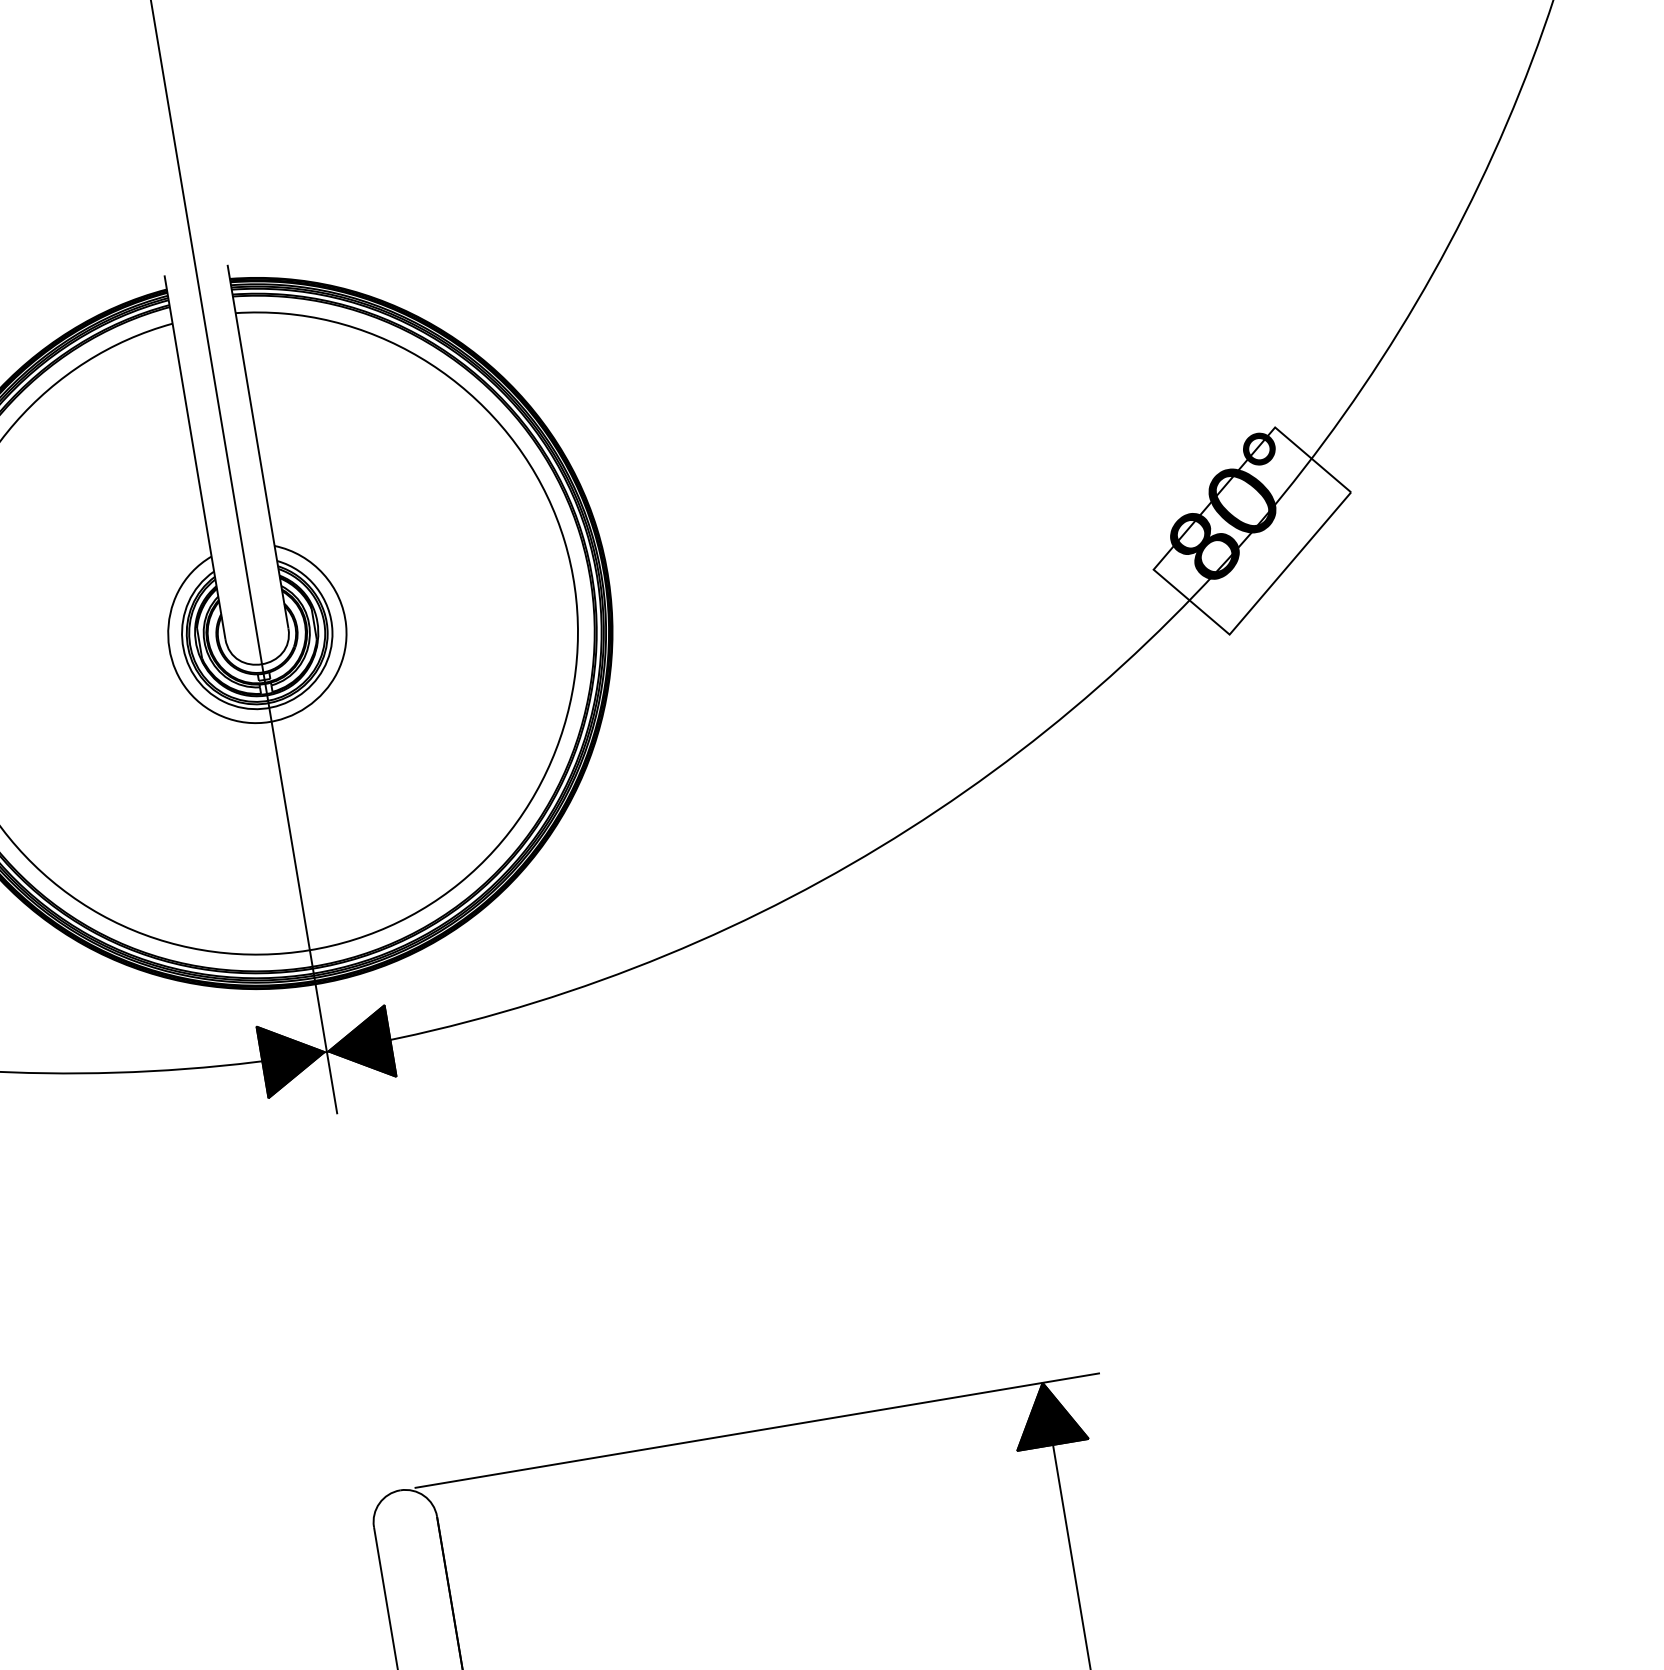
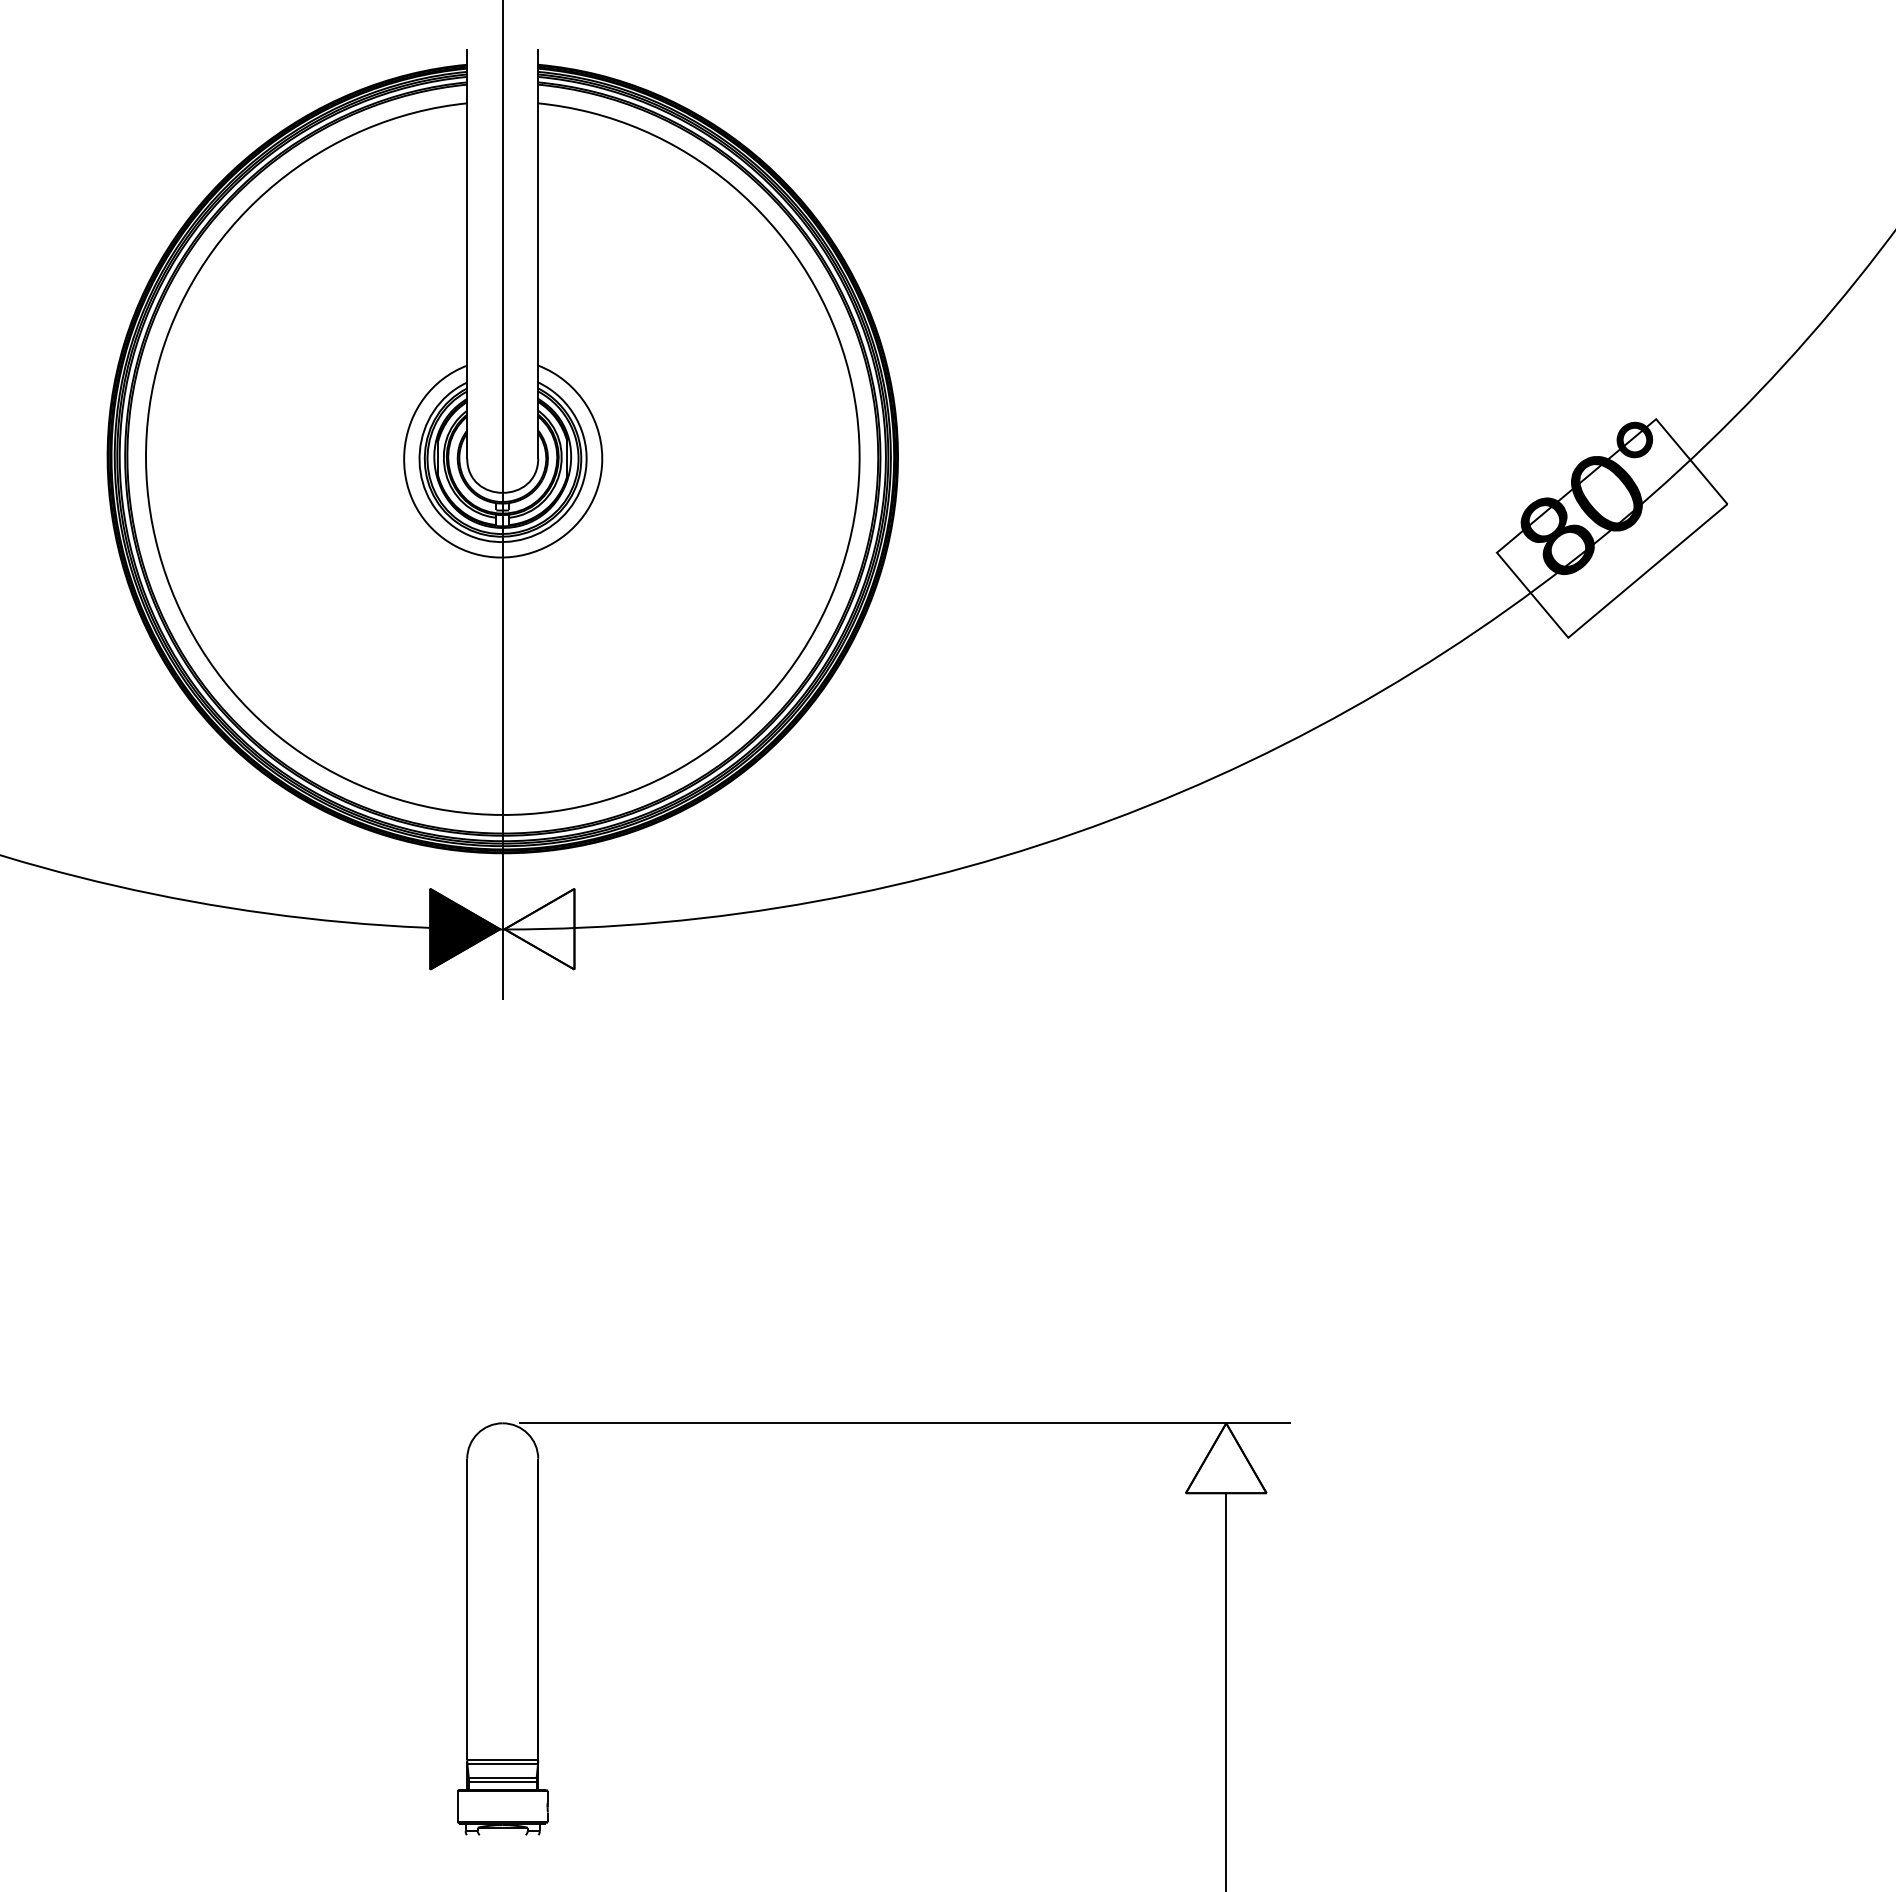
fill: (359, 1045) -> (539, 928), removed
fill: (1047, 1414) -> (1225, 1458), removed

